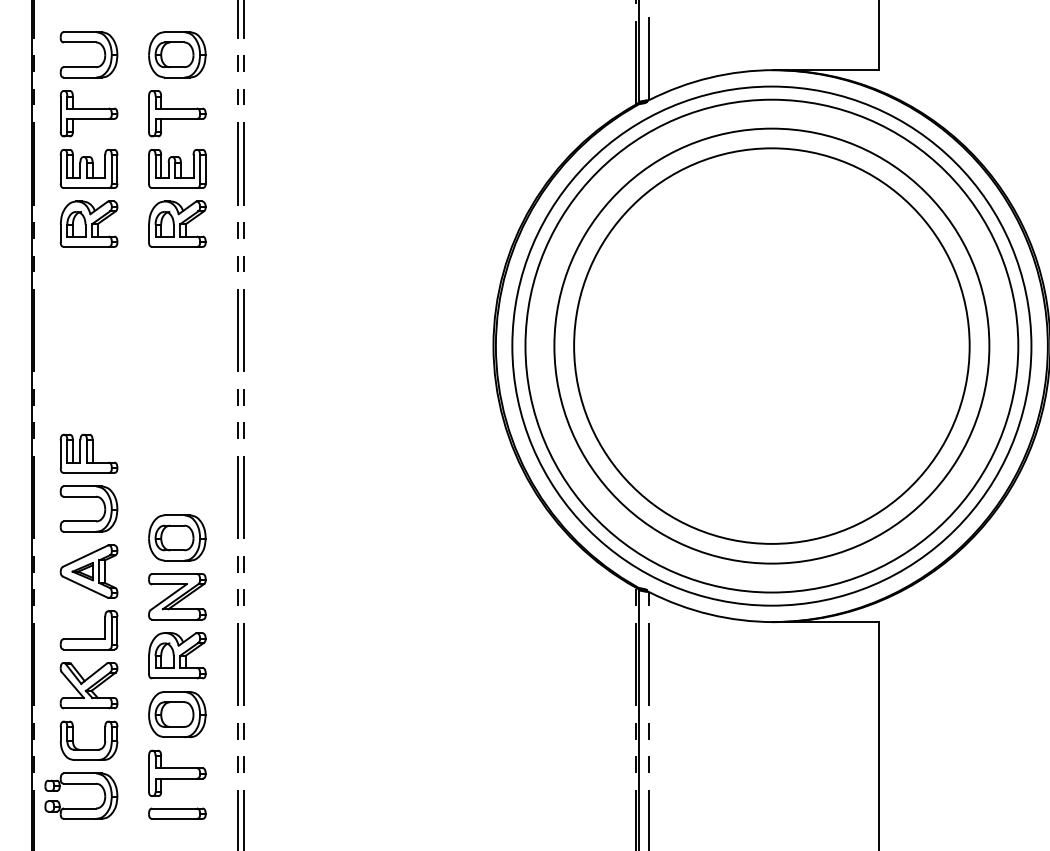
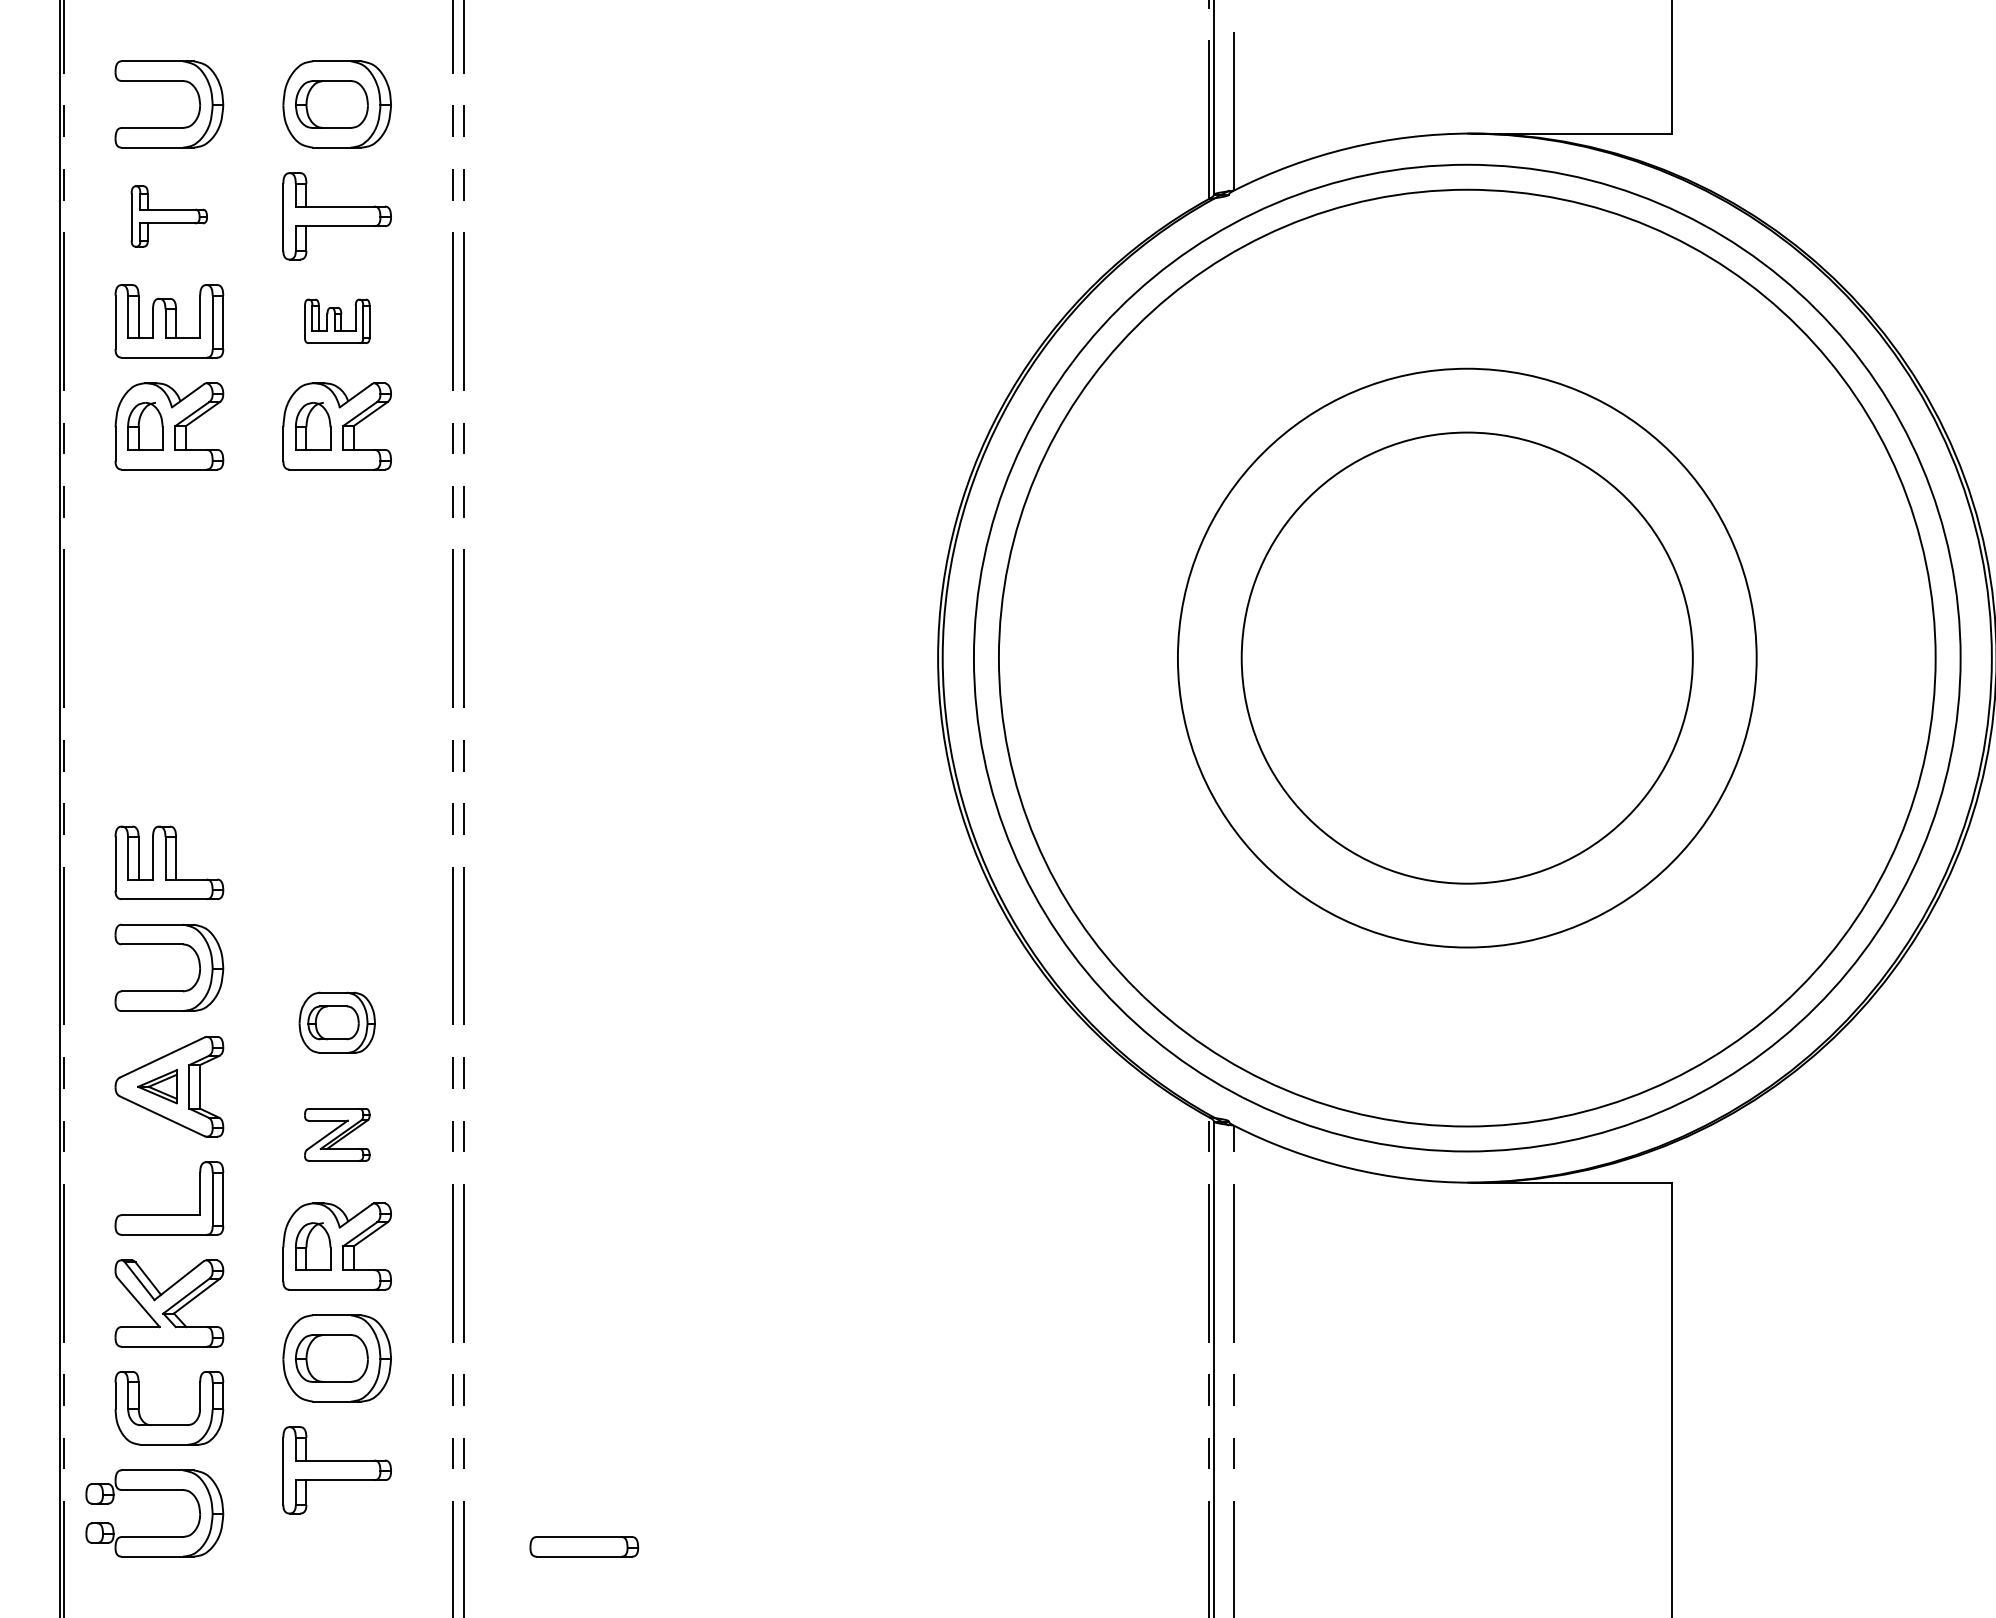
part: (88, 113) -> (168, 215), size x0.7
part: (177, 168) -> (337, 320), size x0.6
circle: (771, 345) -> (1466, 656), size x0.6
circle: (771, 345) -> (1466, 656), size x0.7
part: (177, 537) -> (337, 1021), size x0.7
part: (177, 596) -> (337, 1134), size x0.6
part: (177, 813) -> (584, 1546), moved

